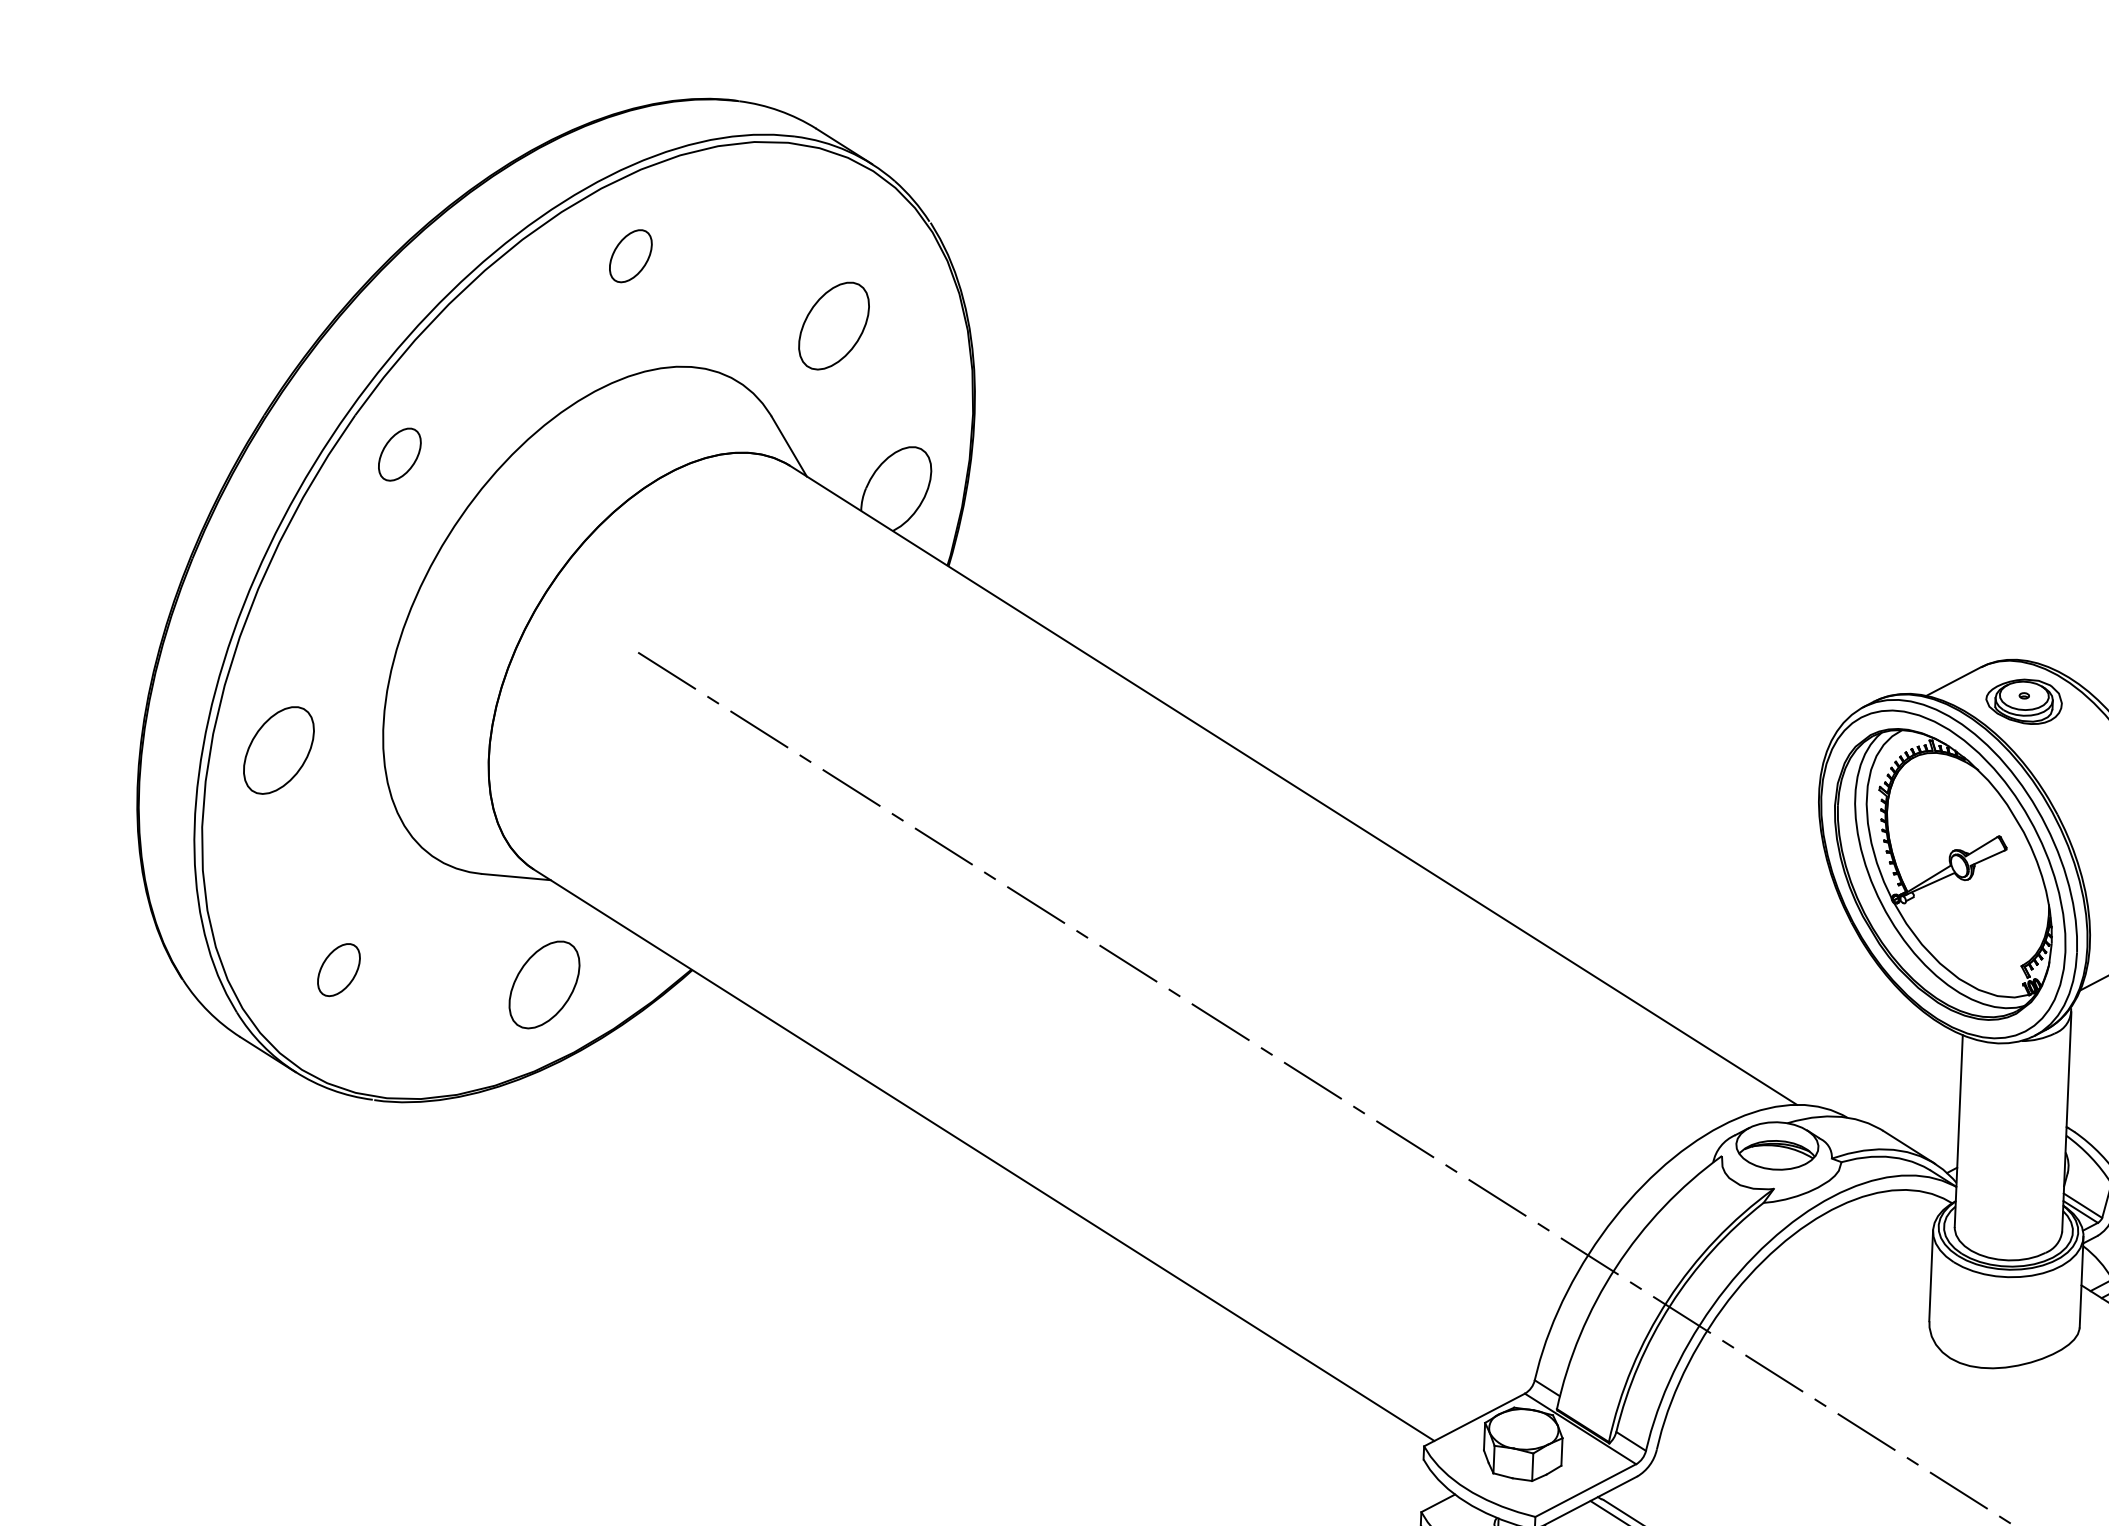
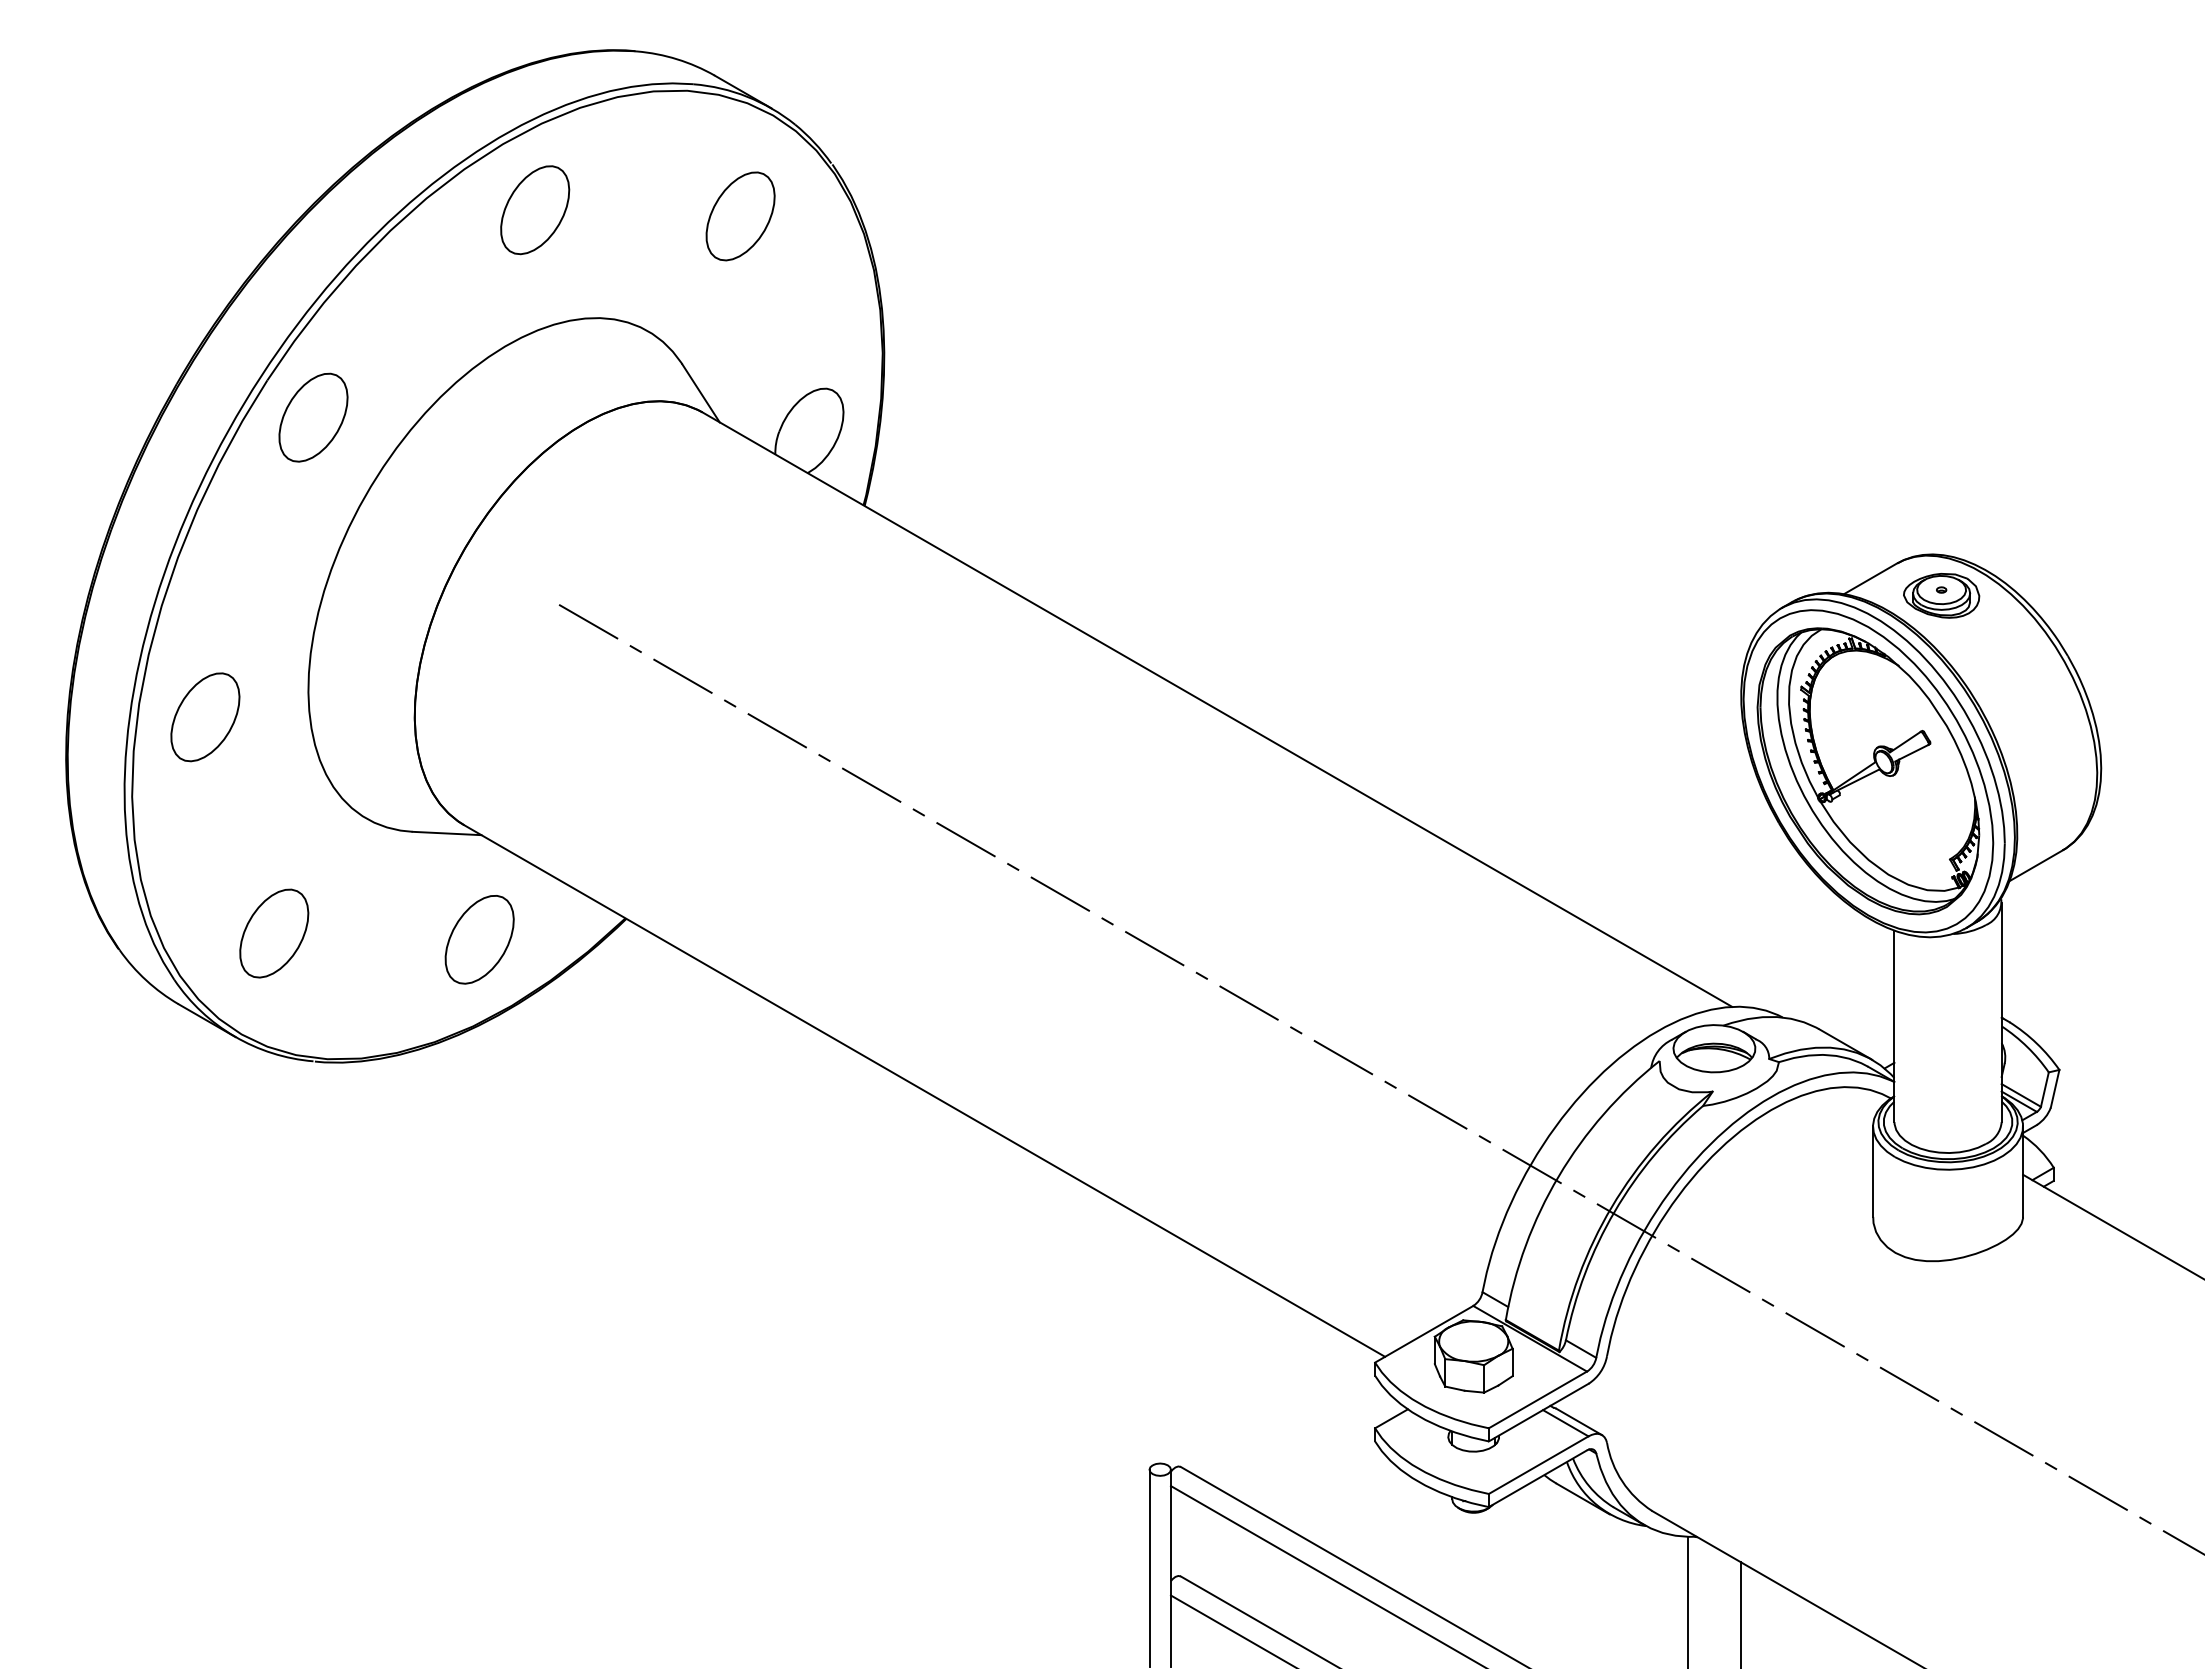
part: (631, 256) -> (535, 210), size x1.67
part: (833, 326) -> (740, 216), moved
part: (399, 454) -> (313, 417), size x1.67
part: (339, 970) -> (274, 933), size x1.67

